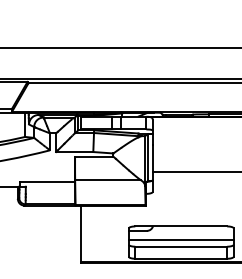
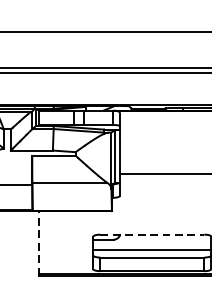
line: (181, 226) -> (152, 234), solid -> dashed
line: (81, 234) -> (39, 243), solid -> dashed

